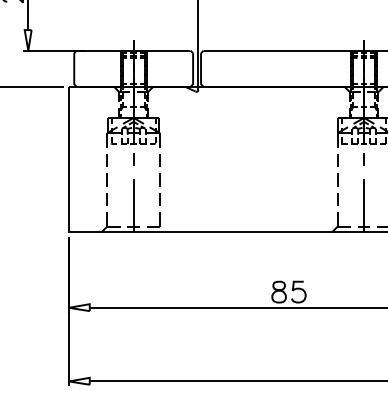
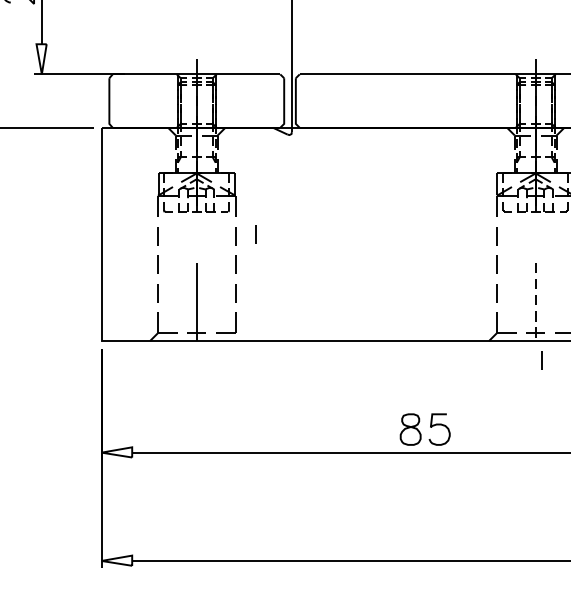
line: (133, 159) -> (255, 234), moved
line: (363, 159) -> (540, 361), moved
line: (364, 205) -> (536, 302), solid -> dashed

